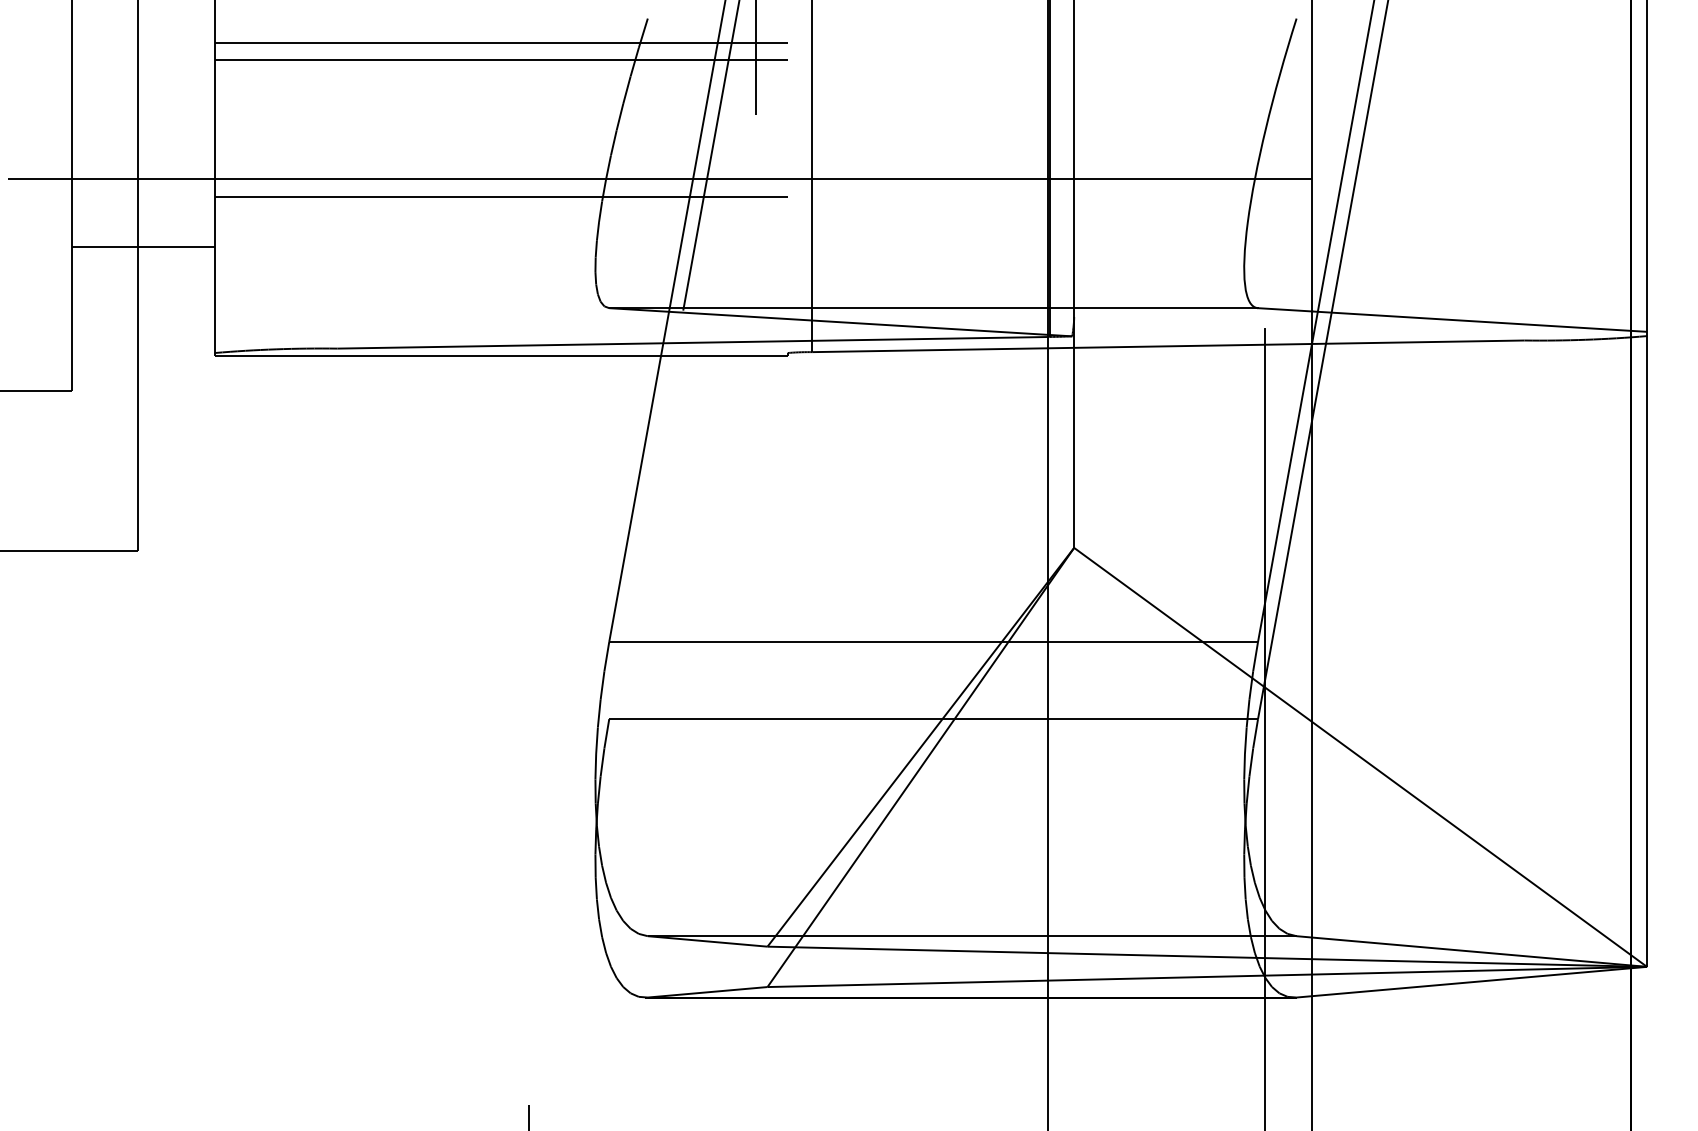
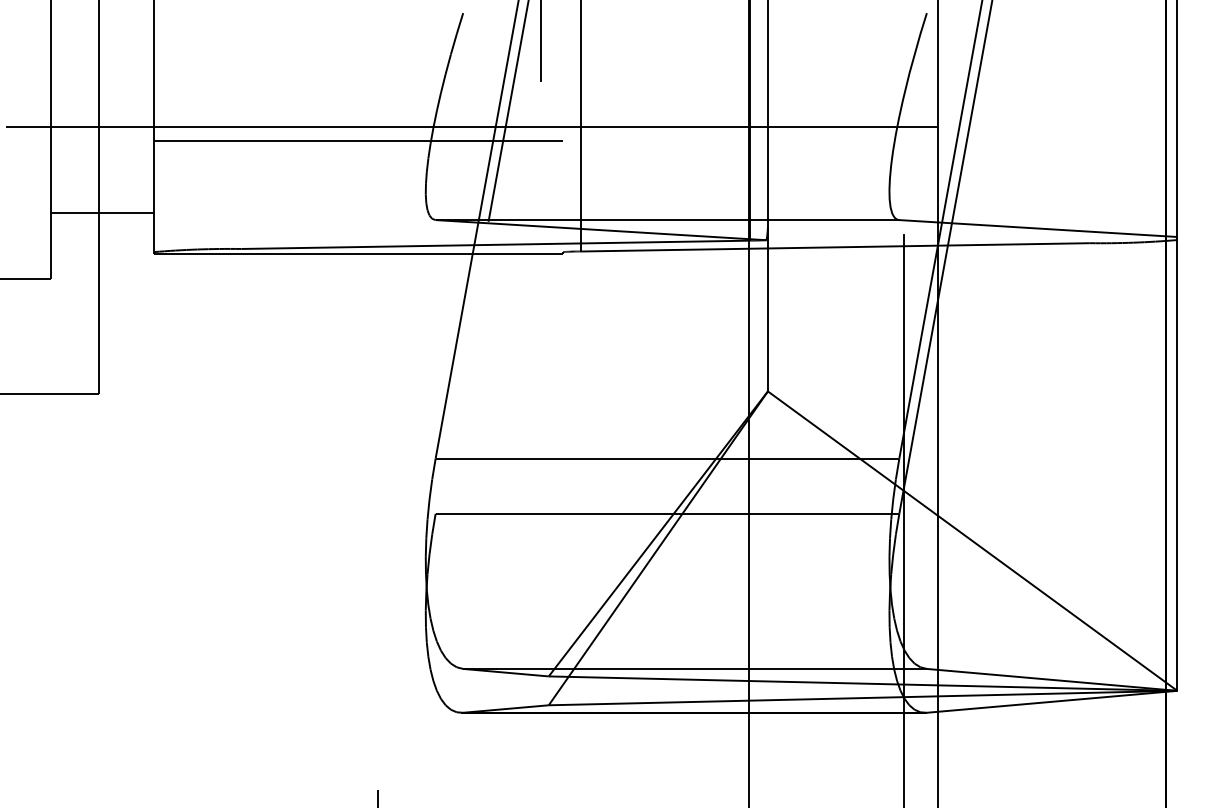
line: (500, 42) -> (357, 30), removed
line: (500, 59) -> (357, 42), removed
line: (142, 247) -> (102, 213), moved

